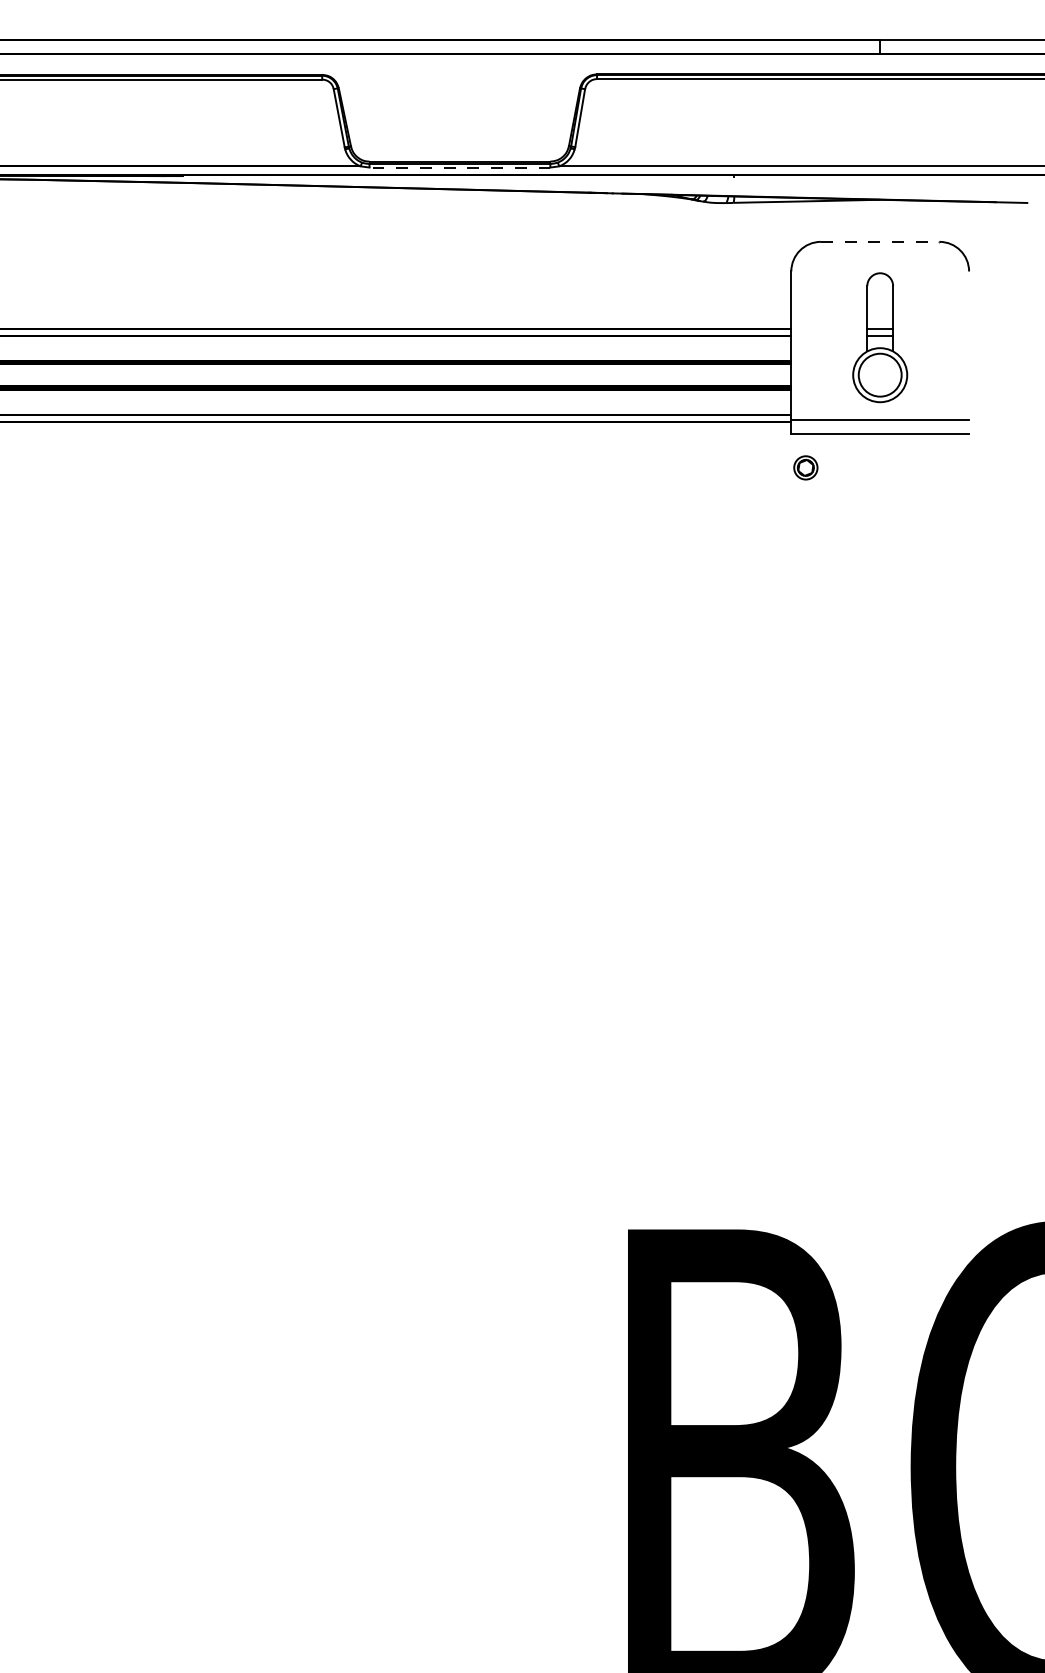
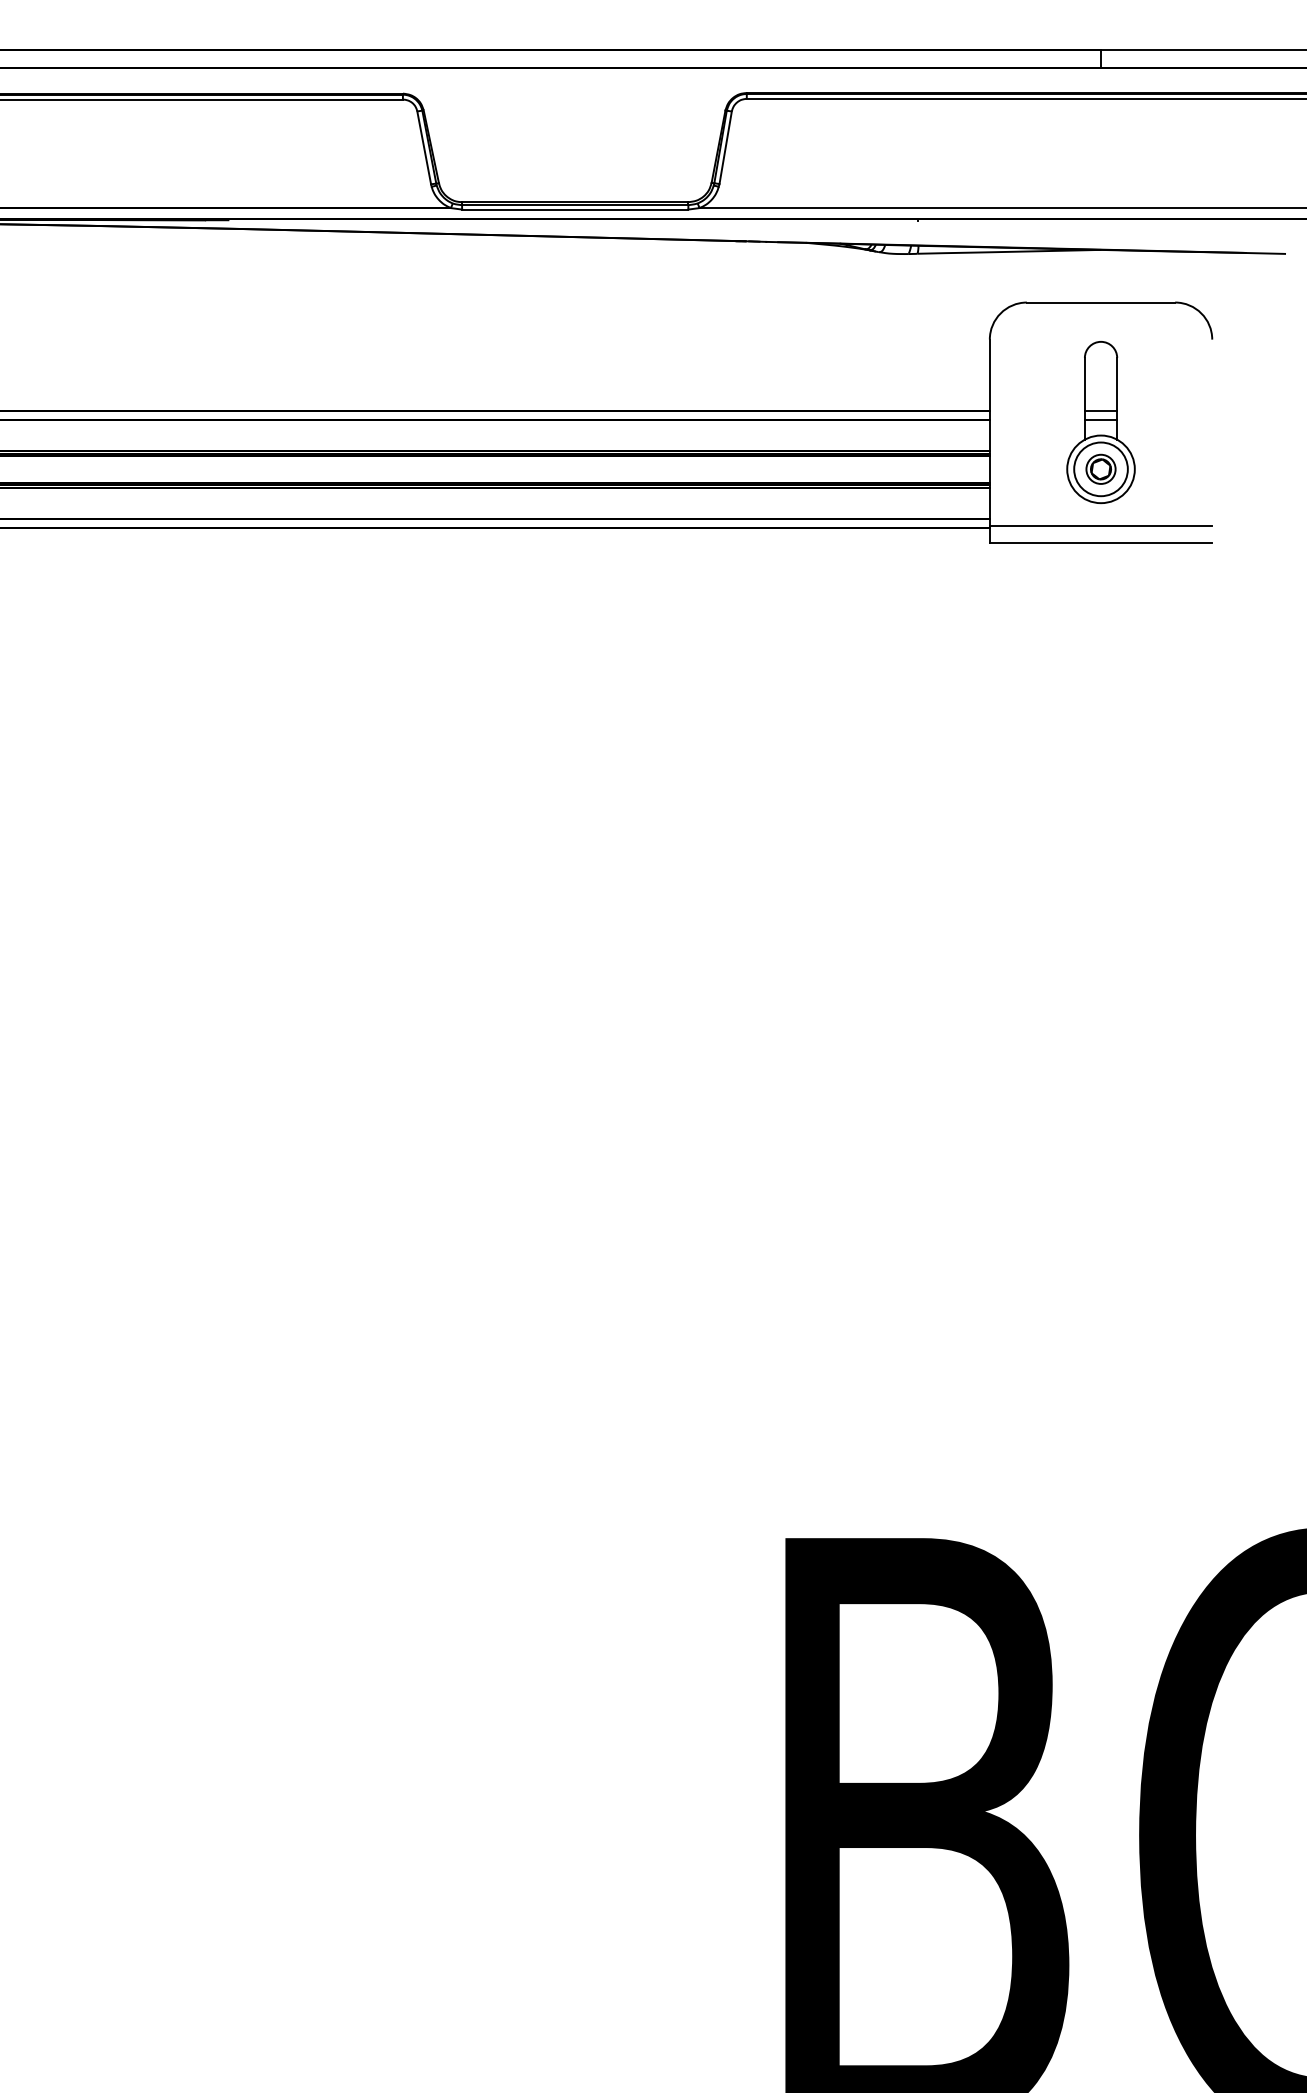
line: (459, 167) -> (574, 209), dashed -> solid
line: (880, 241) -> (1101, 302), dashed -> solid
part: (805, 467) -> (1100, 468), moved

